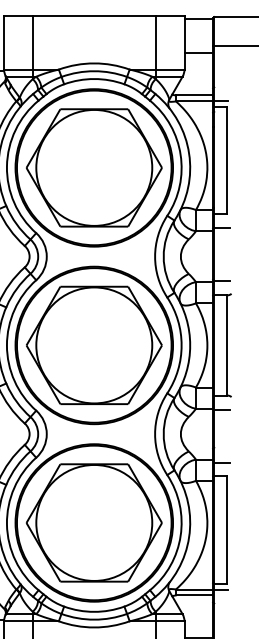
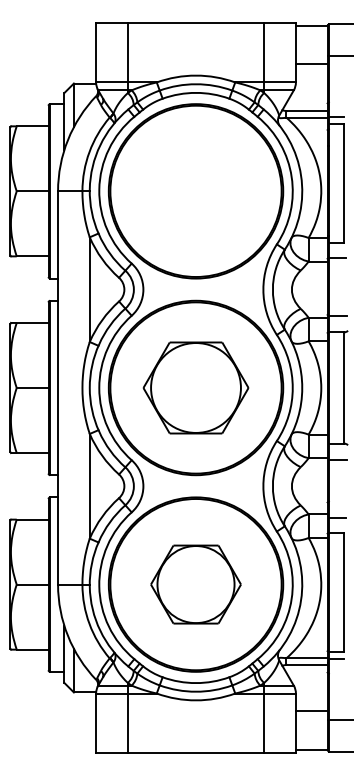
part: (93, 168) -> (195, 191), removed
part: (93, 345) -> (195, 387), size x0.7
part: (93, 522) -> (195, 584), size x0.6

